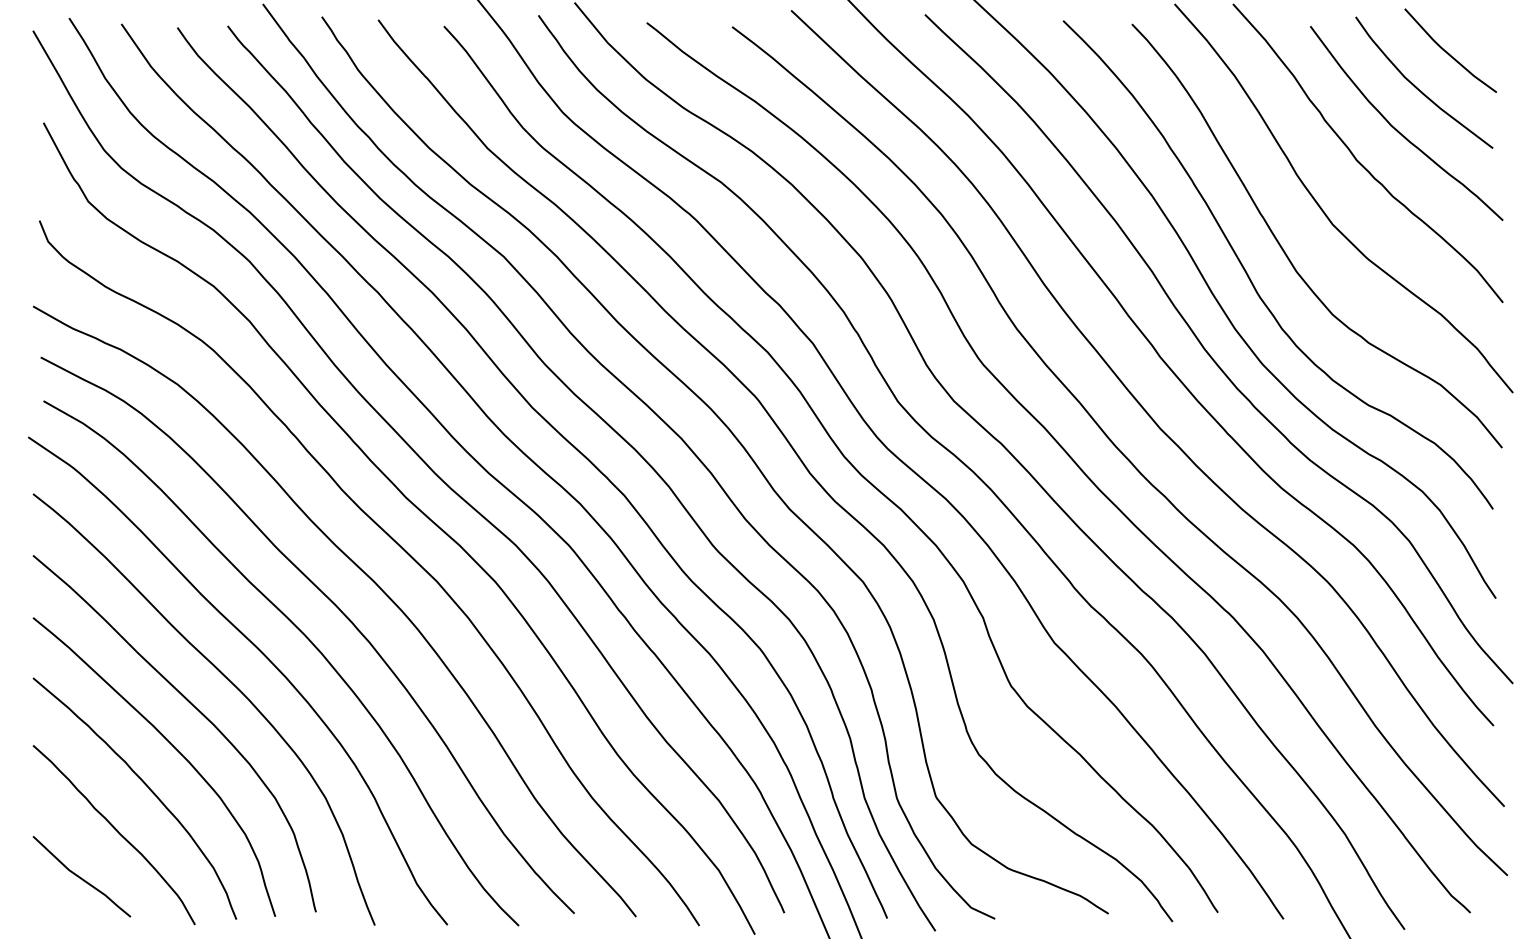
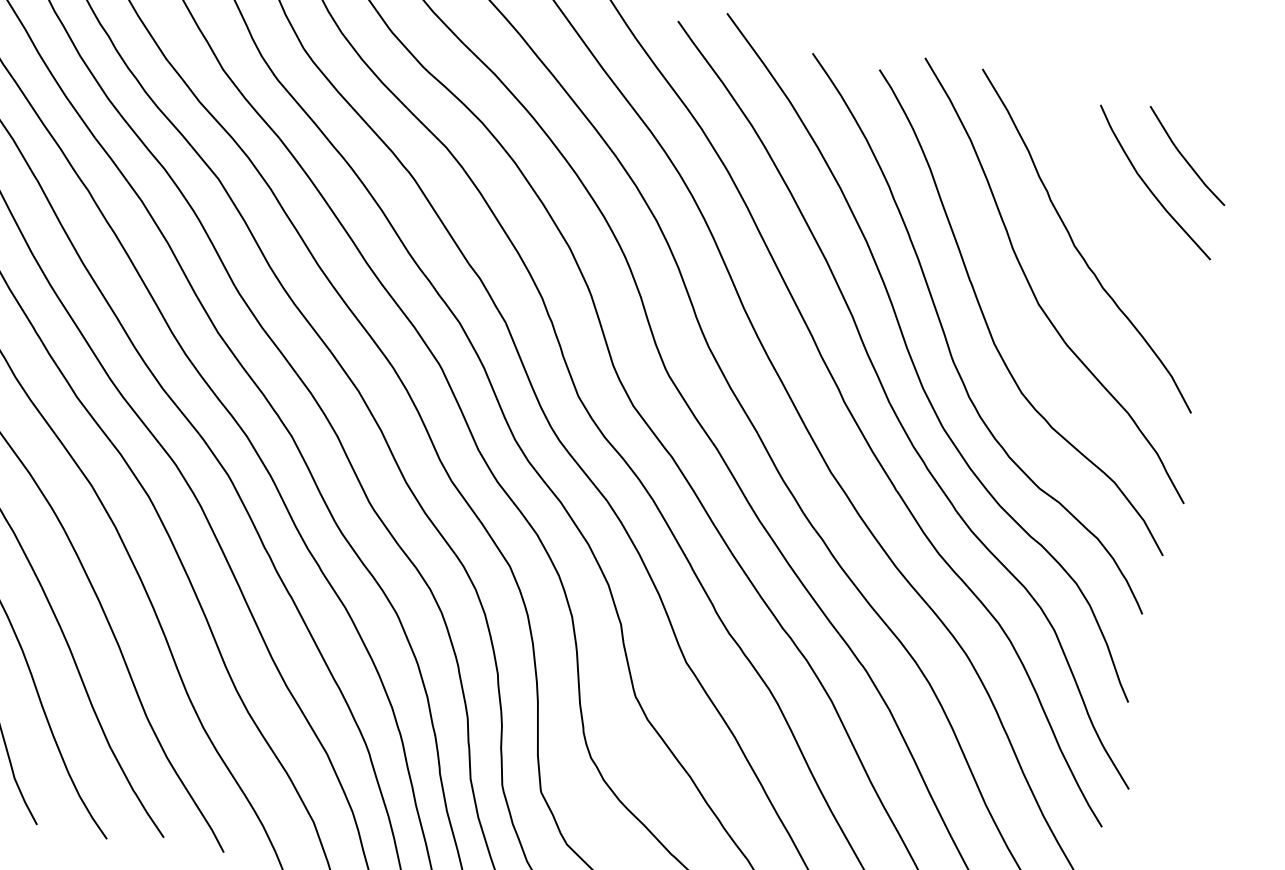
curve: (1398, 130) -> (1121, 224), removed

